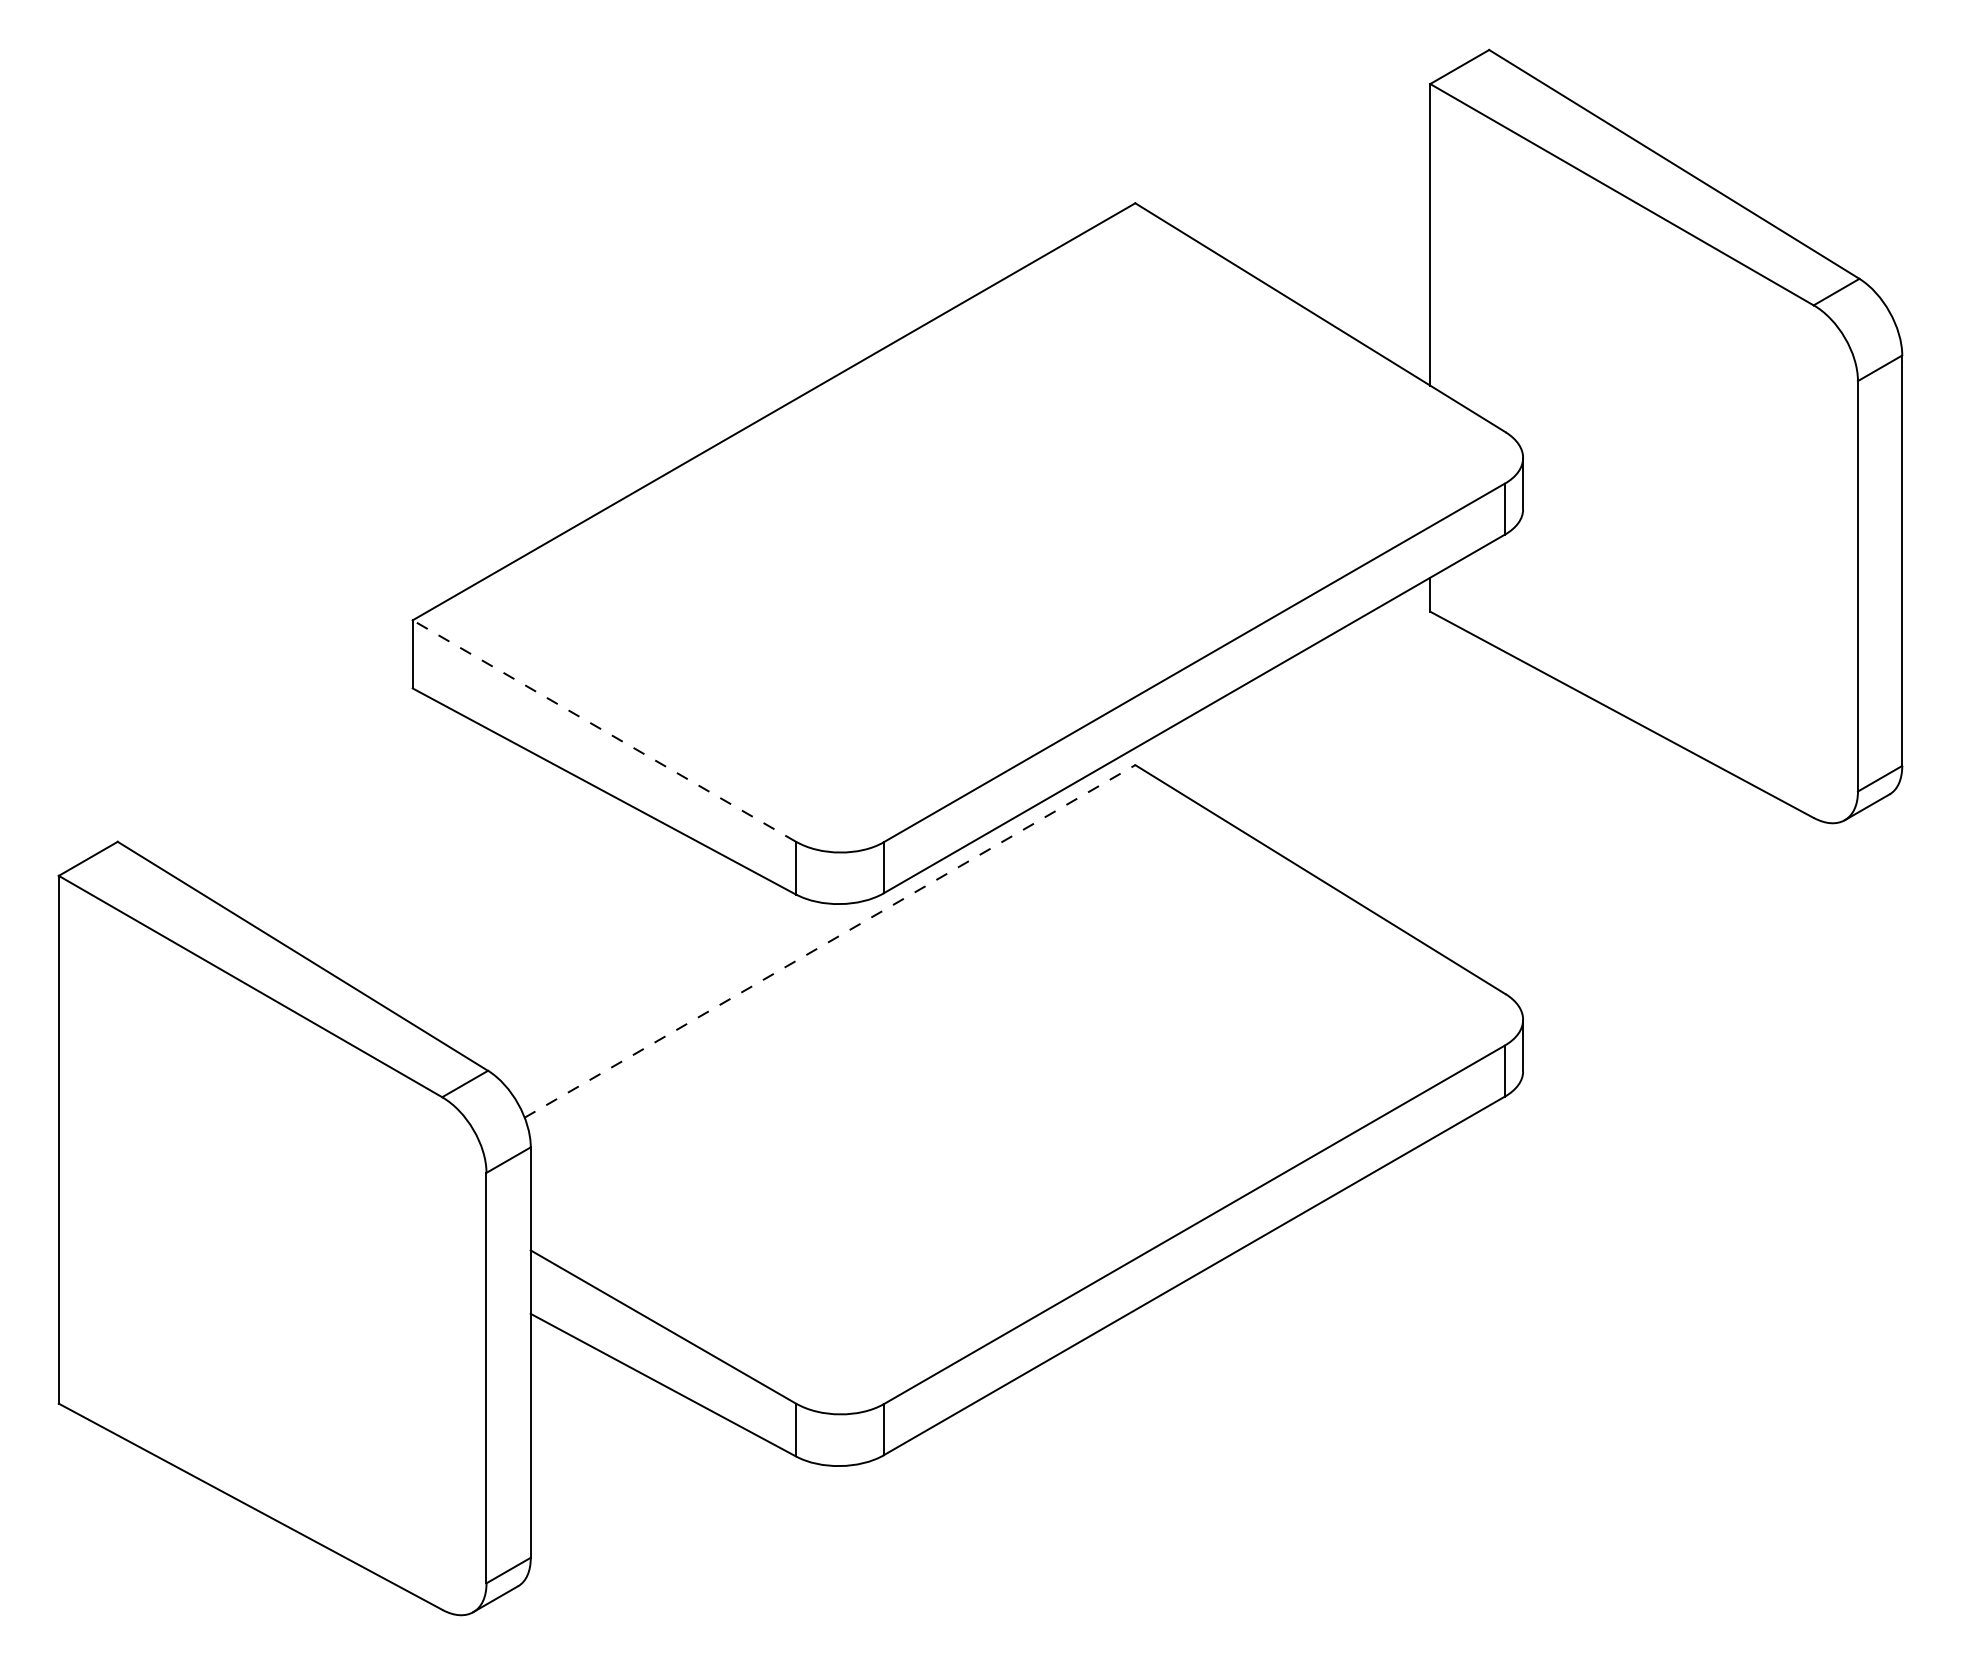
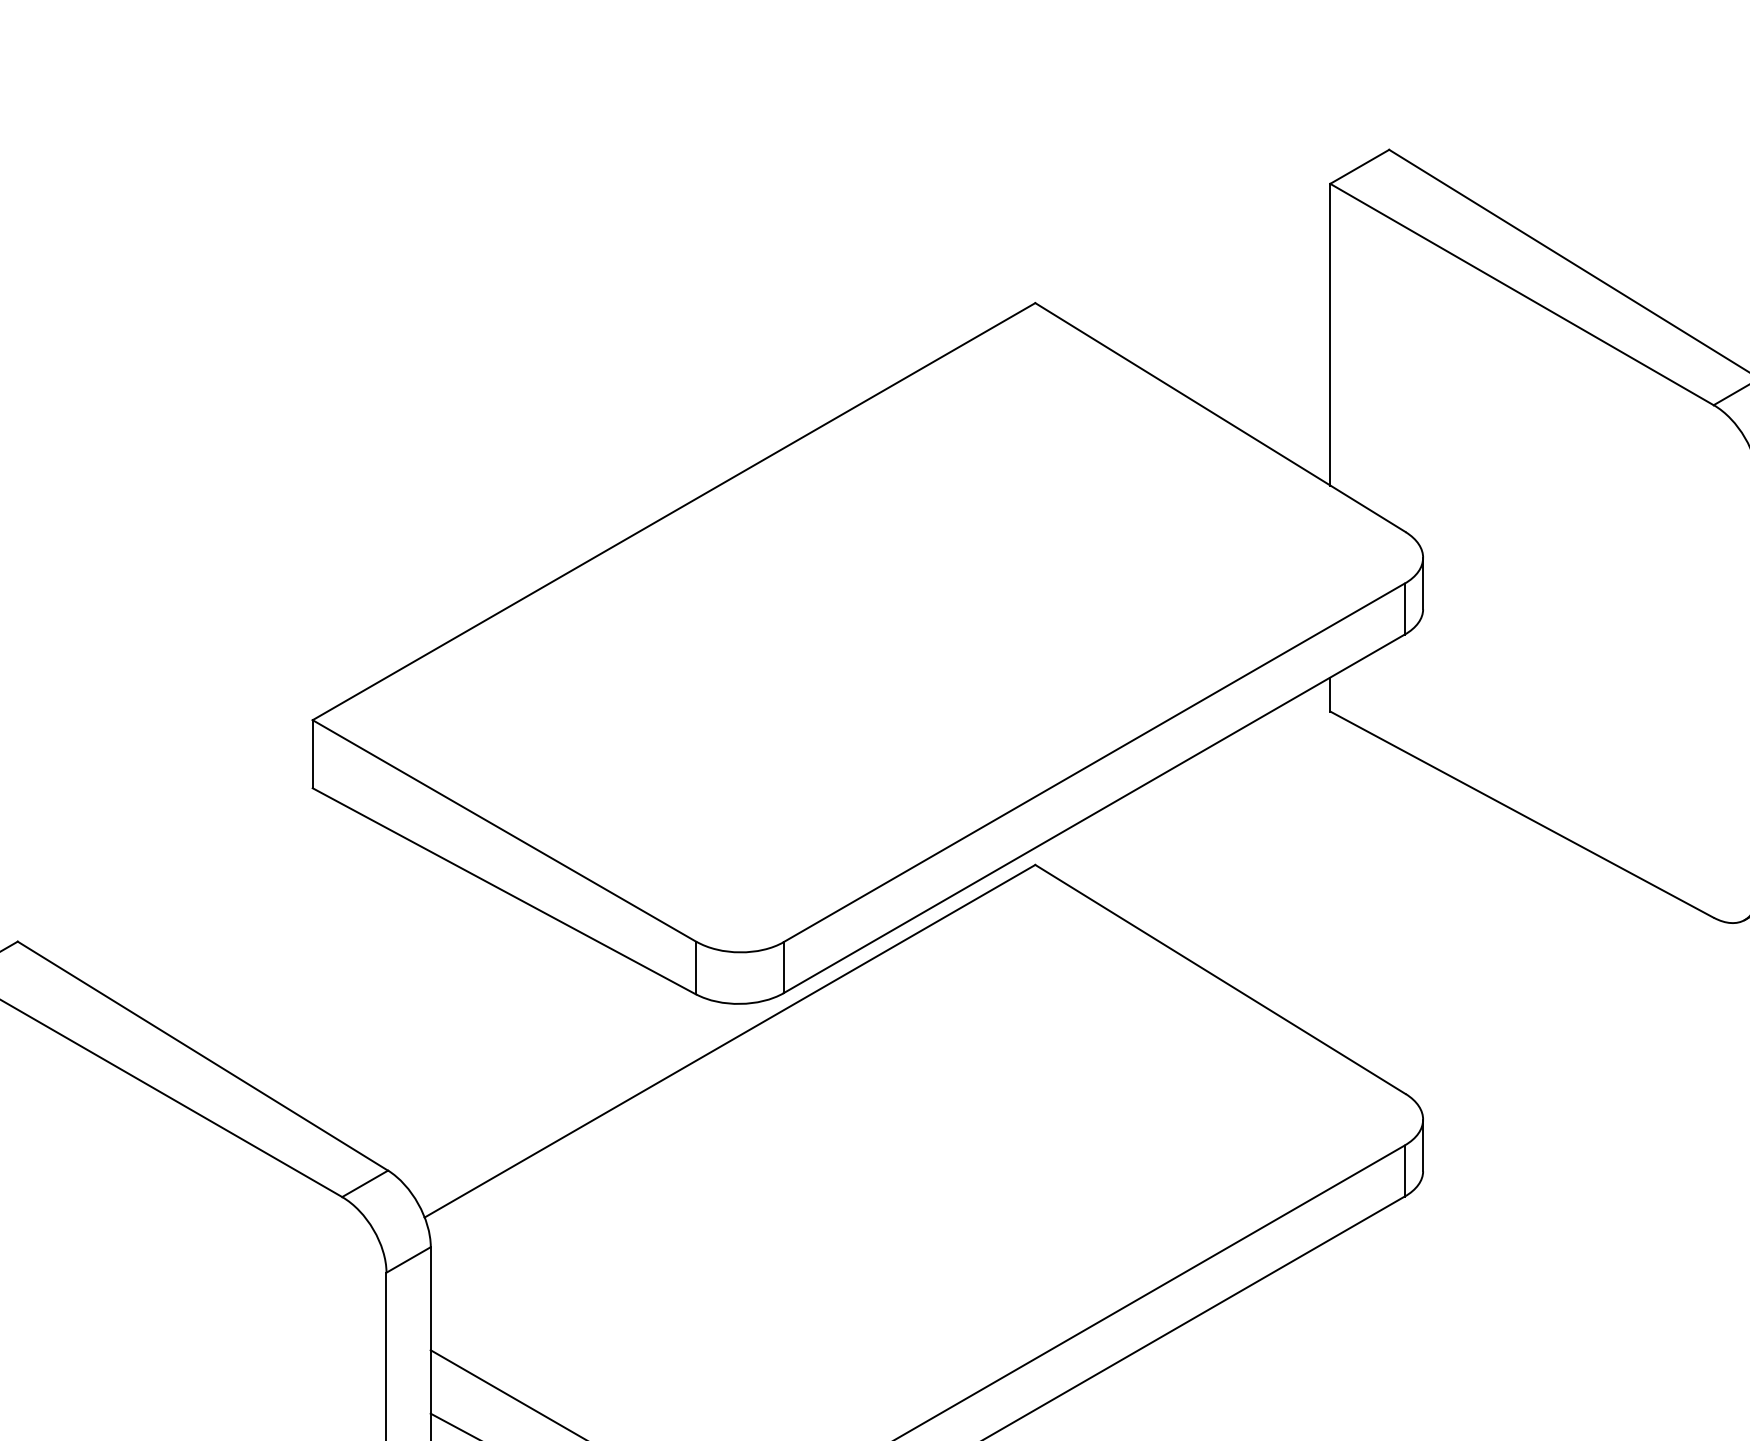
line: (603, 730) -> (503, 830), dashed -> solid
line: (829, 941) -> (729, 1041), dashed -> solid

